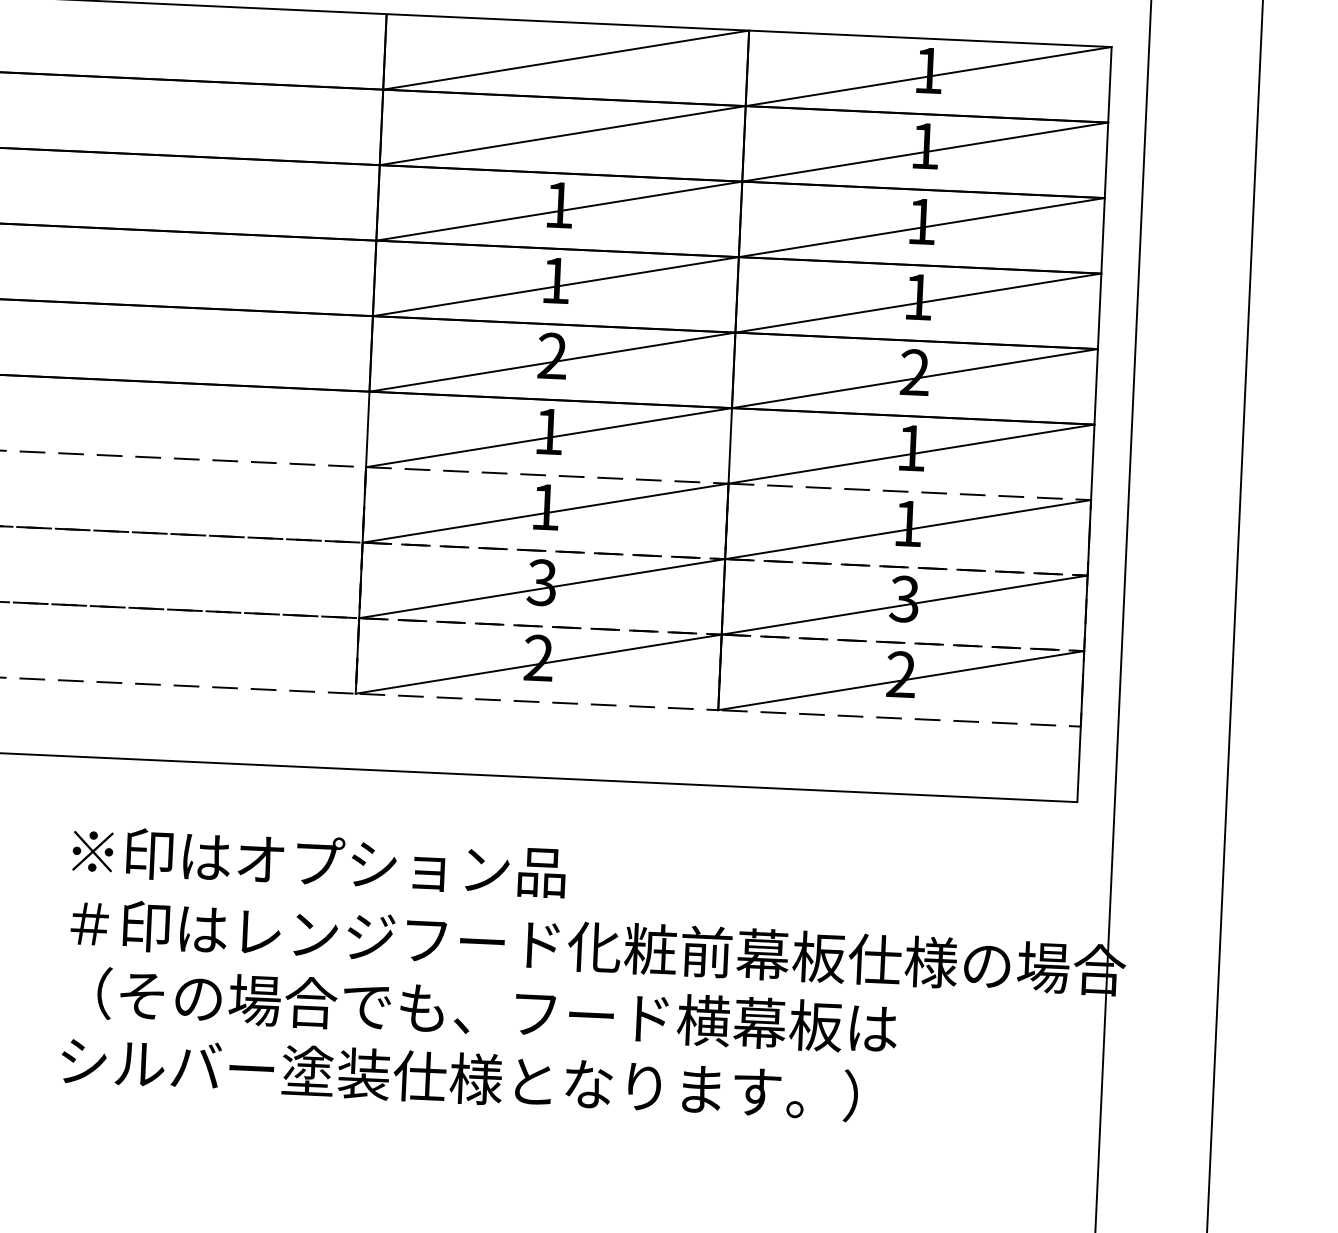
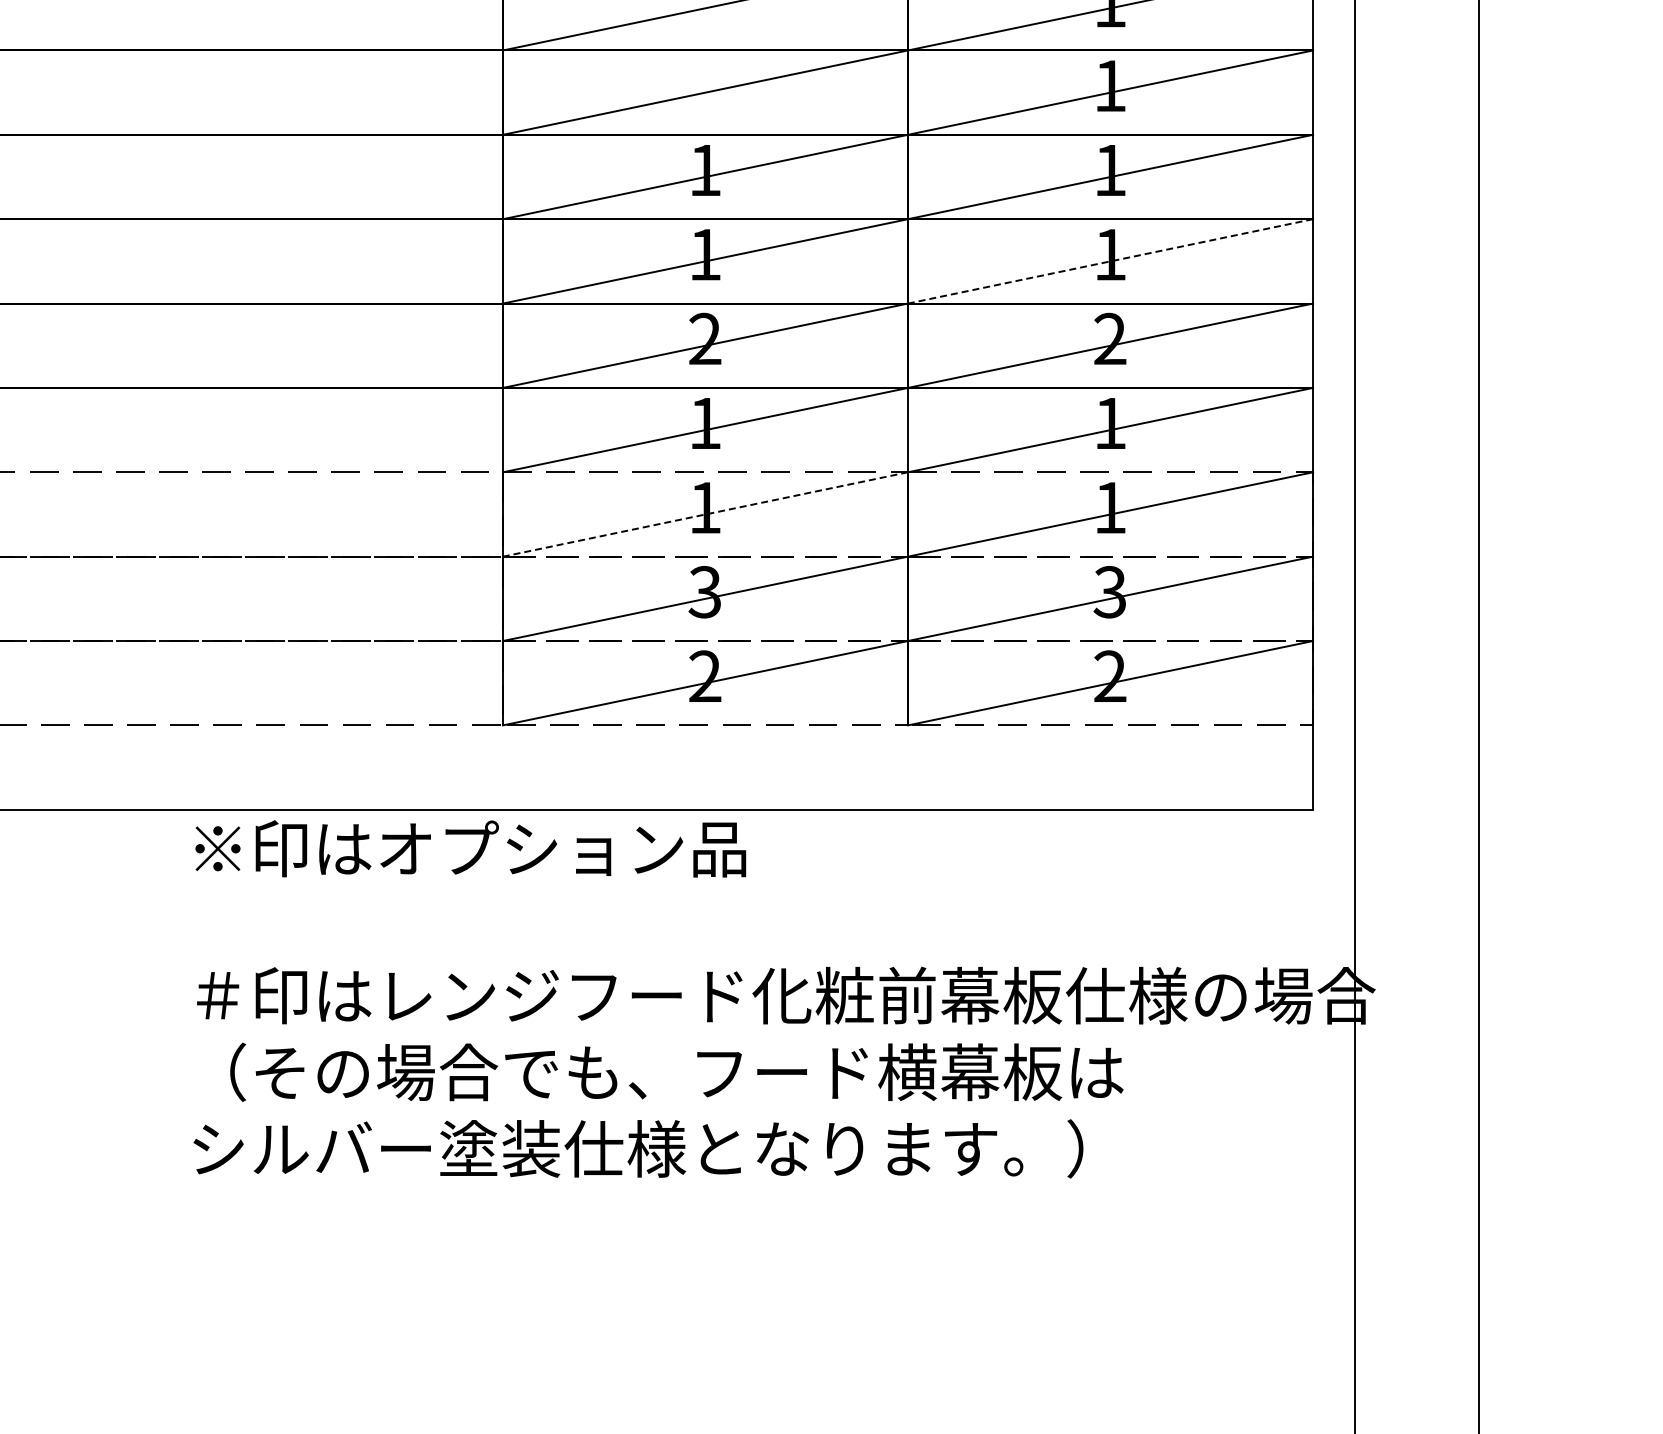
line: (918, 303) -> (1110, 261), solid -> dashed
line: (545, 513) -> (705, 514), solid -> dashed
text: (318, 861) -> (470, 848), moved

